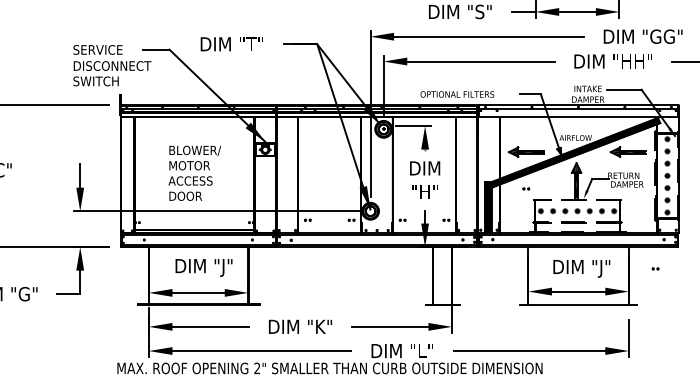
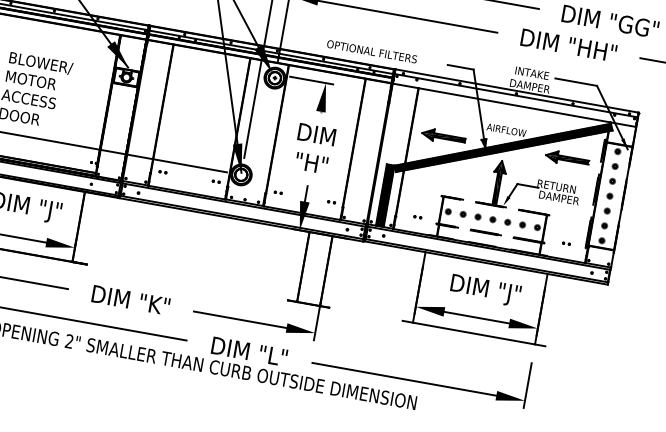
part: (526, 188) -> (418, 216), moved
part: (655, 268) -> (566, 243), moved

